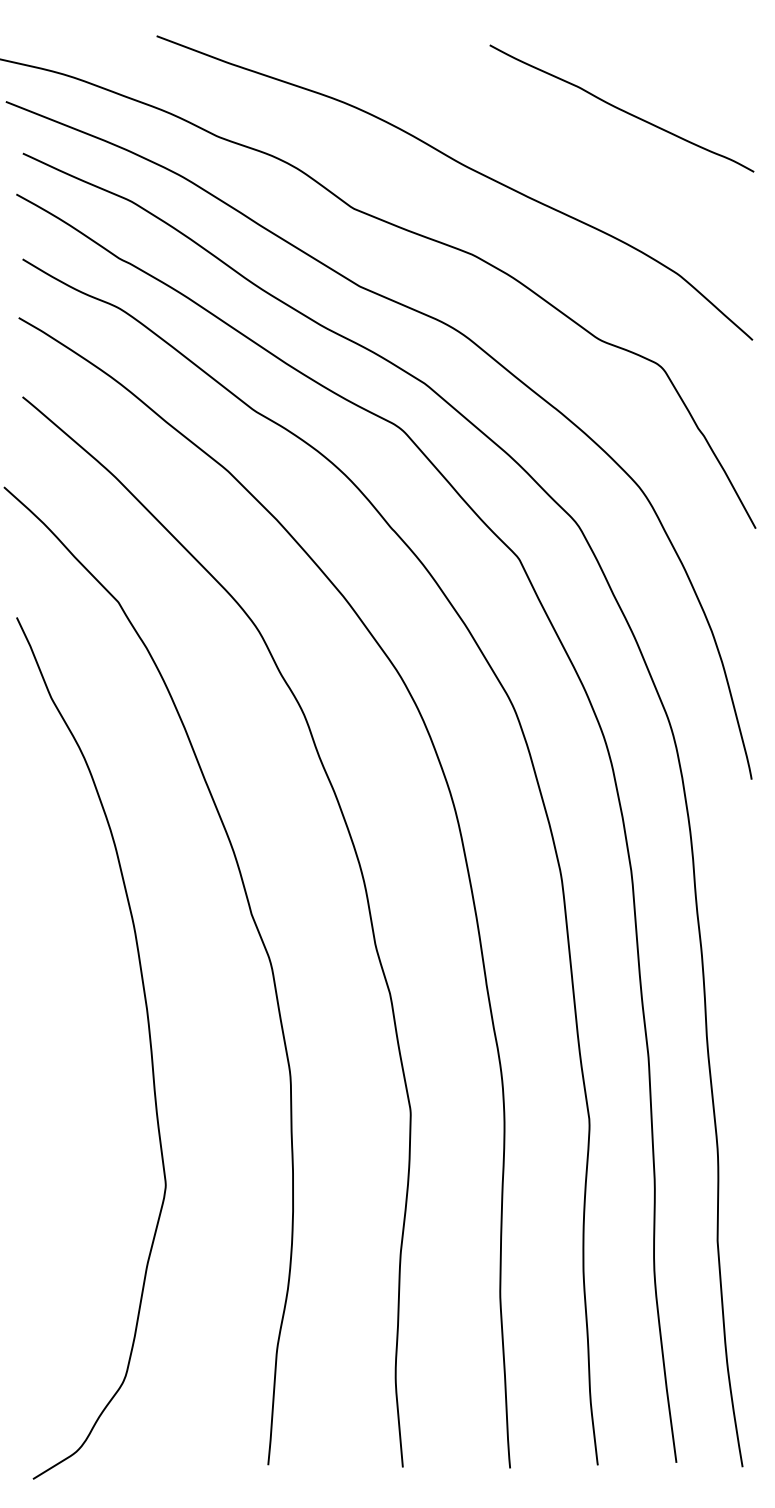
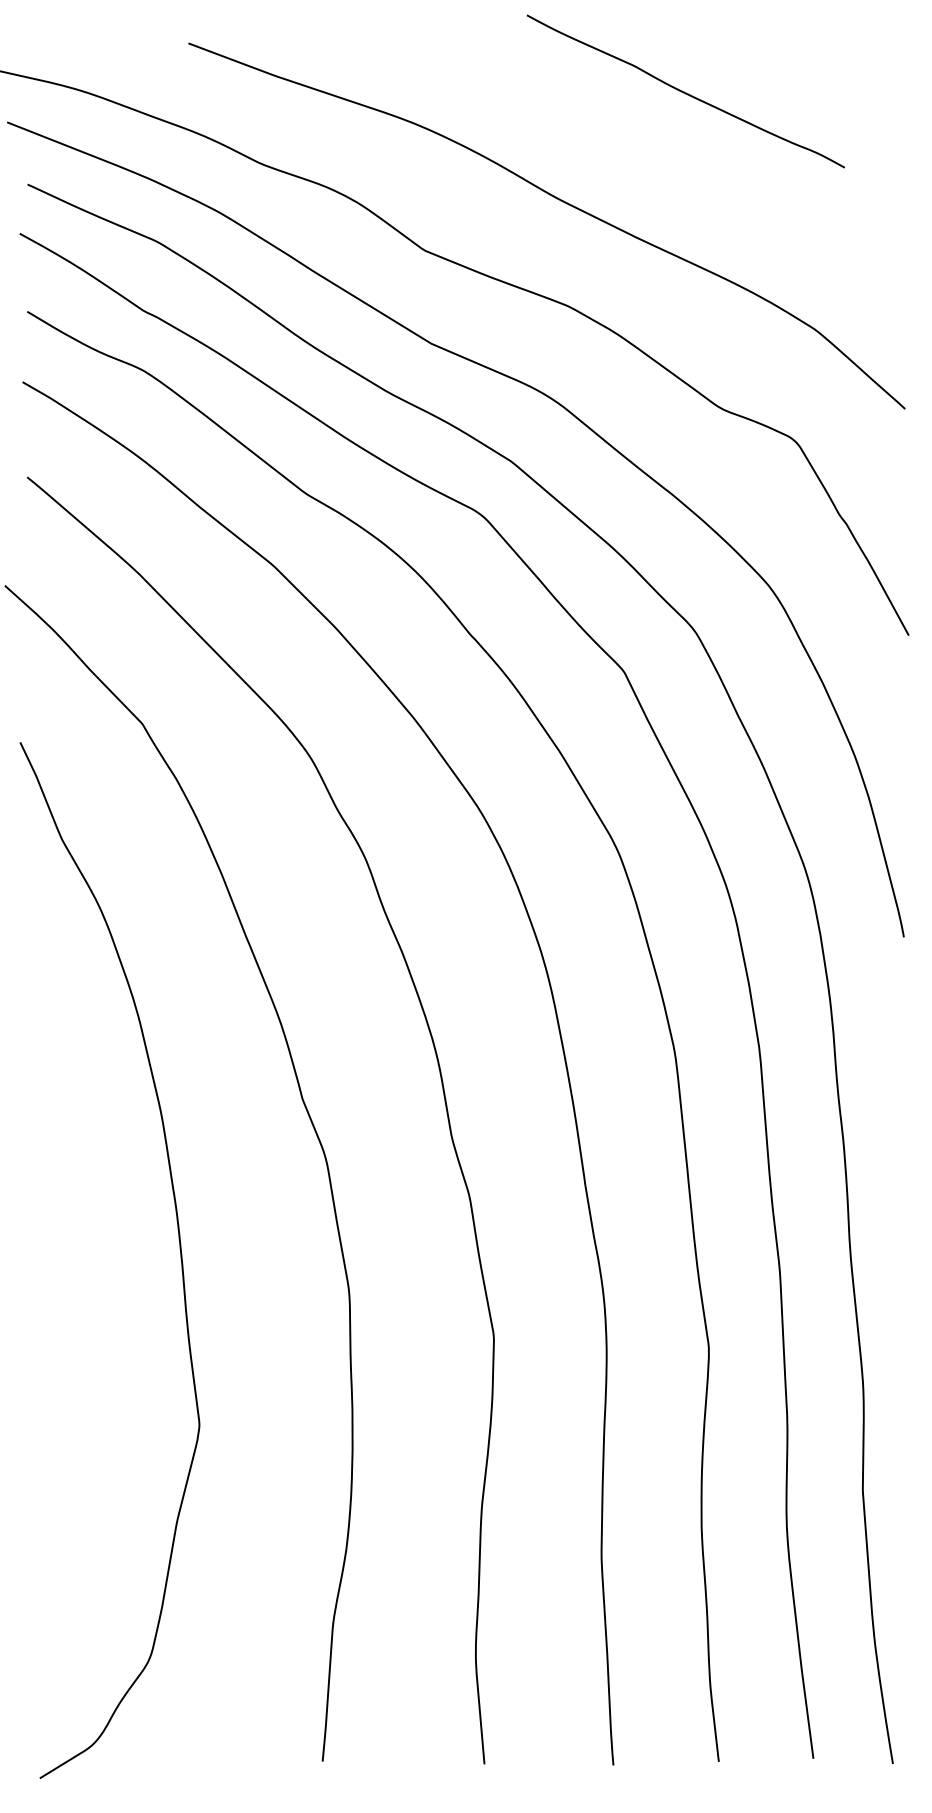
curve: (620, 108) -> (684, 91), moved

